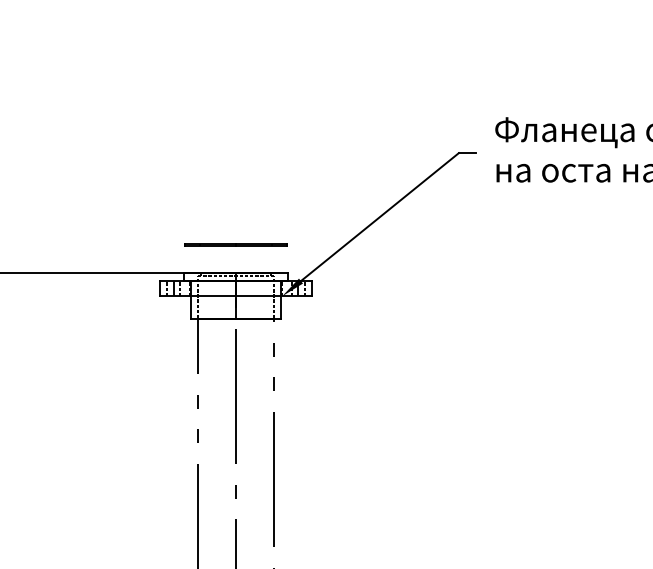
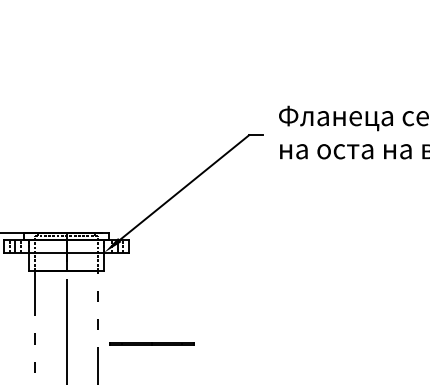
line: (235, 244) -> (151, 343), moved

